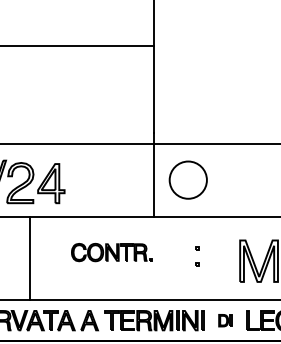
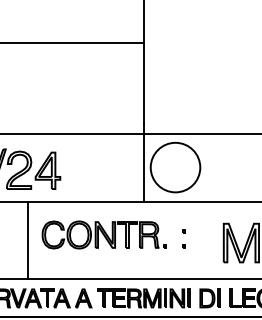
circle: (188, 180) -> (175, 167), size x1.43
part: (110, 252) -> (103, 234), size x1.67
part: (224, 320) -> (209, 298), size x1.67

